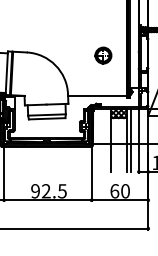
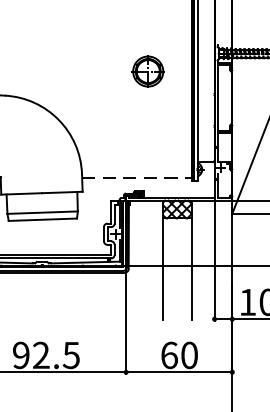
part: (103, 55) -> (148, 71), moved
line: (98, 96) -> (139, 178), solid -> dashed
line: (131, 140) -> (200, 260), removed

